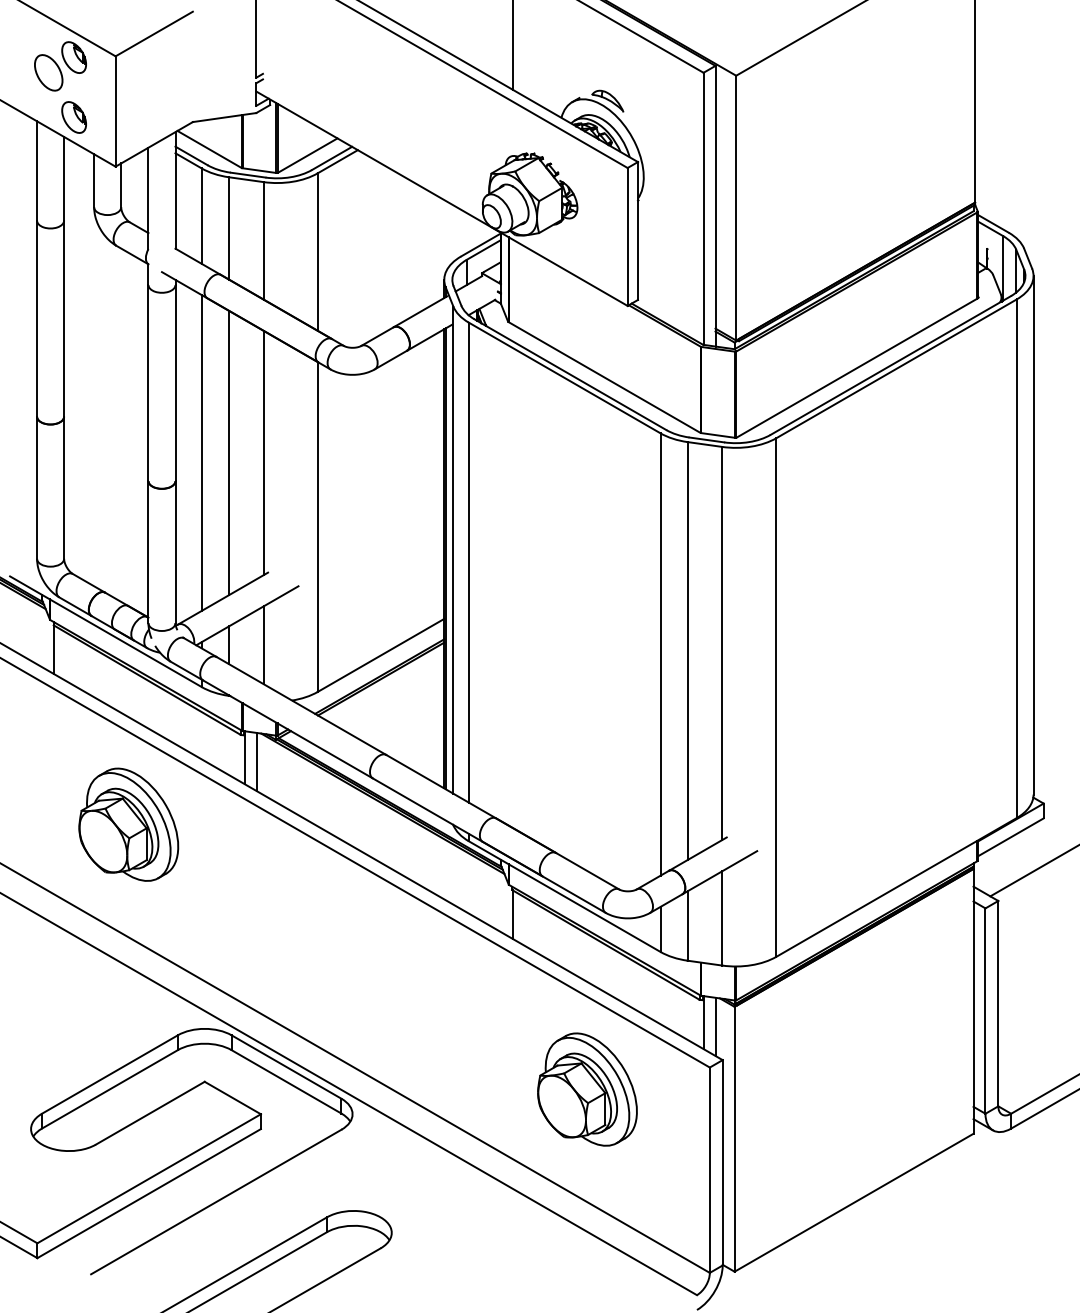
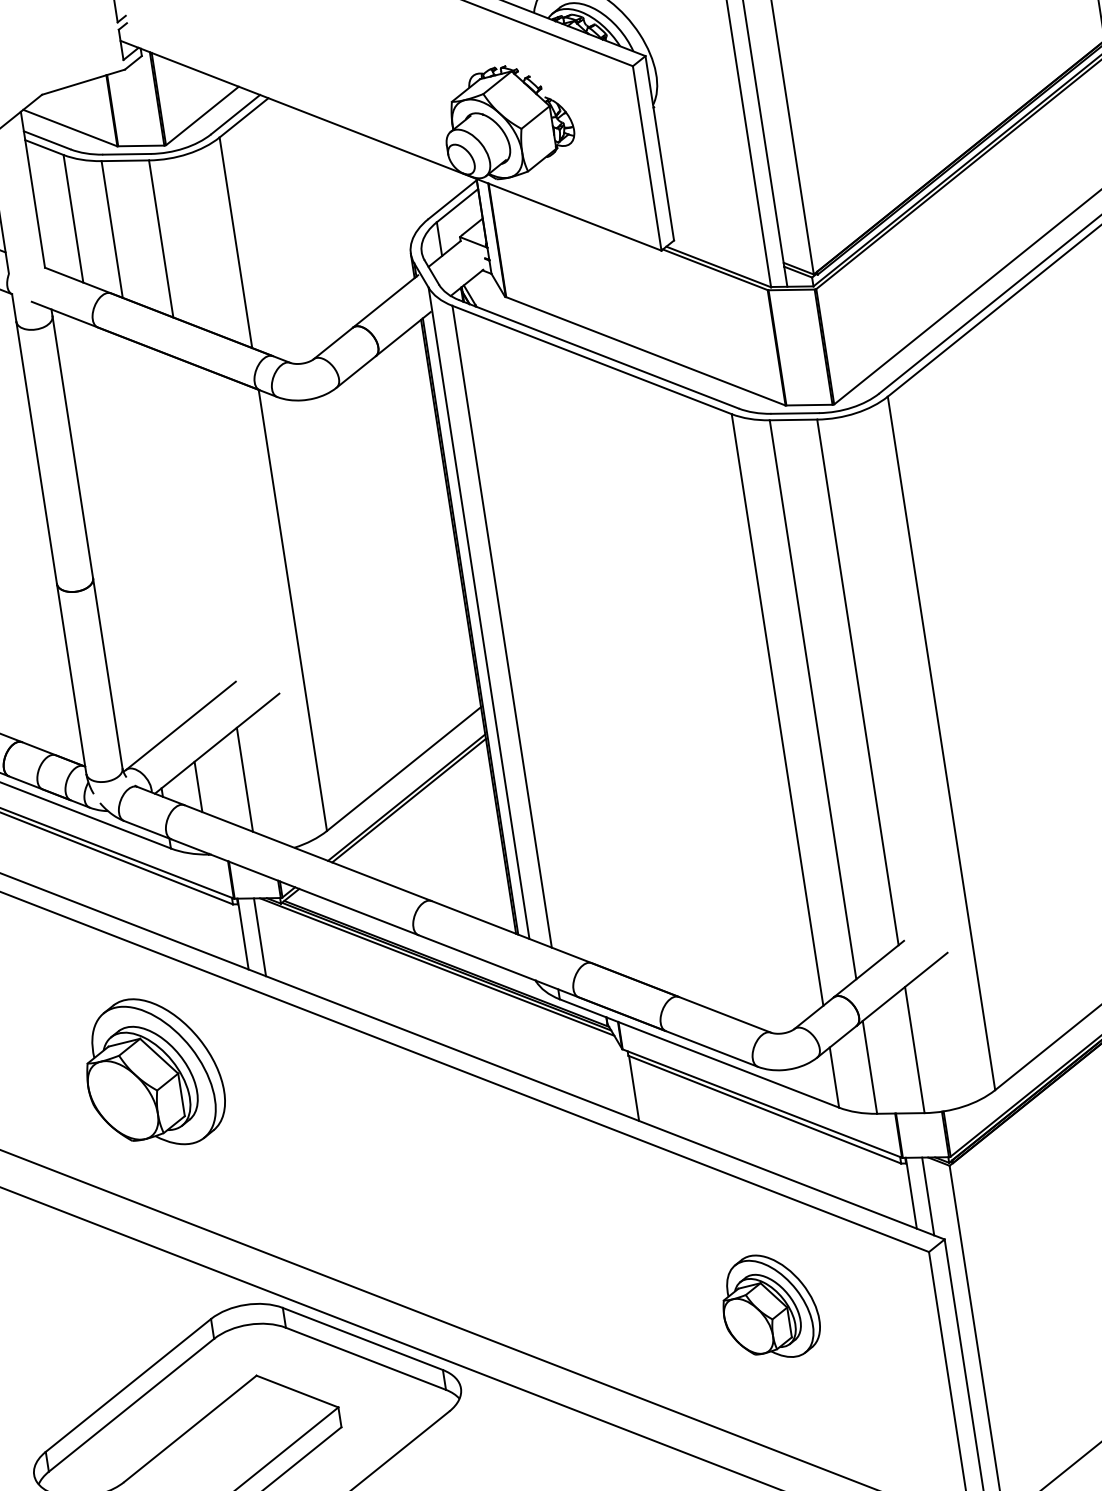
line: (201, 452) -> (121, 534), removed
line: (228, 452) -> (158, 529), removed
line: (263, 452) -> (204, 522), removed
part: (128, 824) -> (153, 1072), moved
part: (587, 1089) -> (769, 1306), size x0.7

